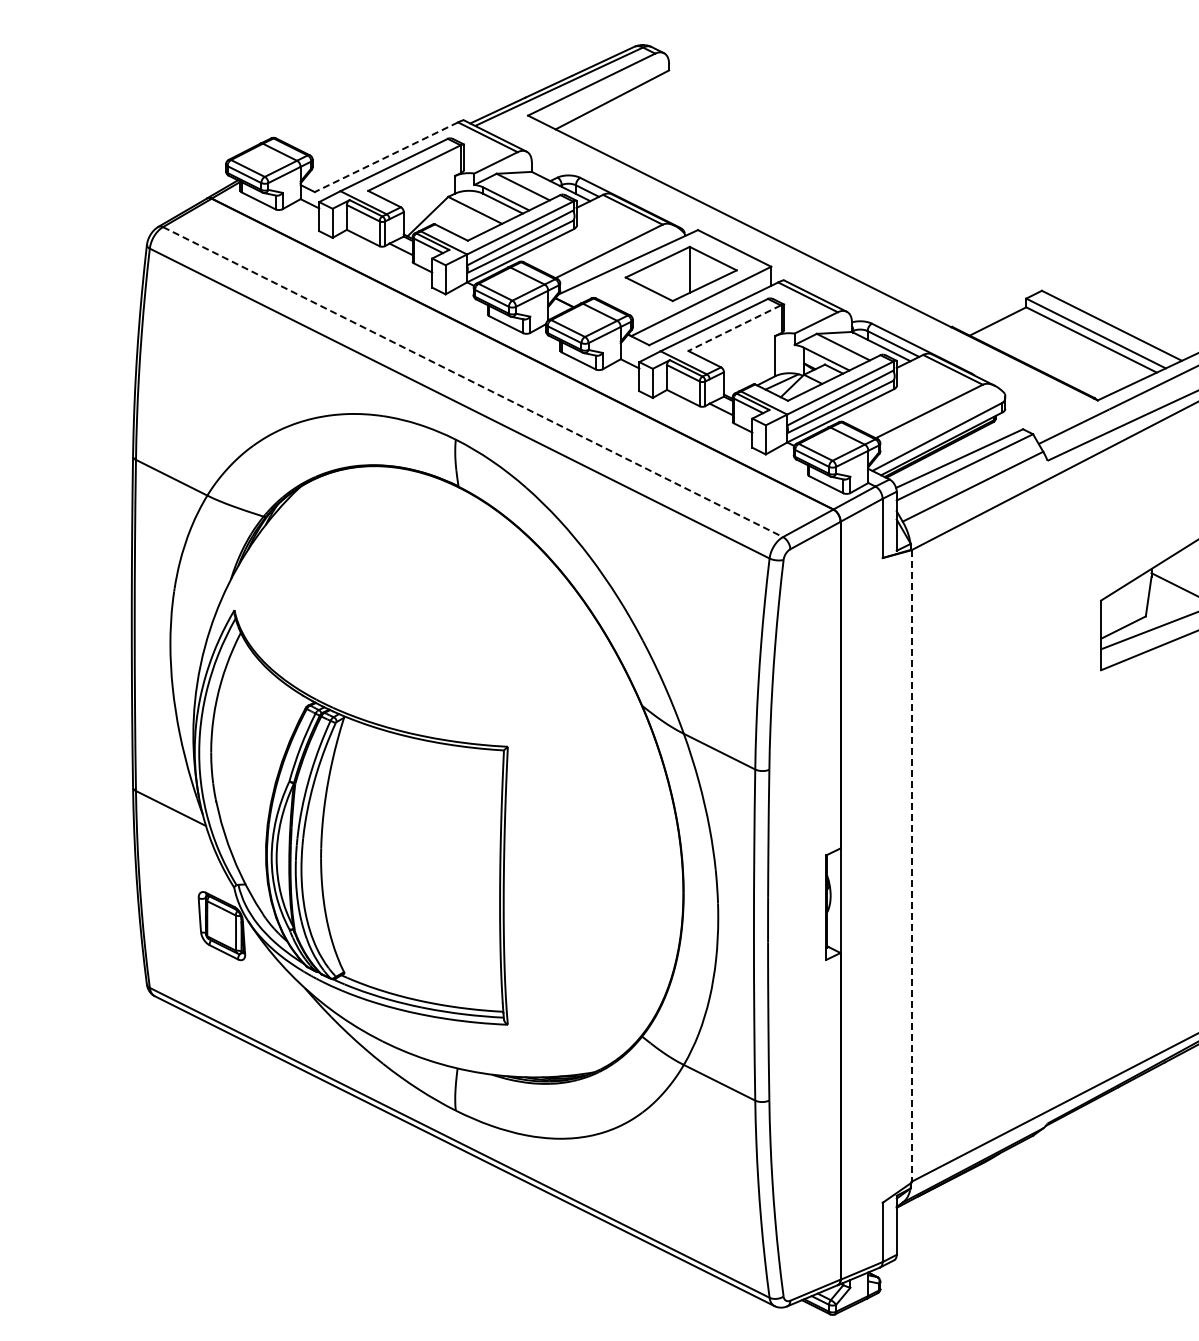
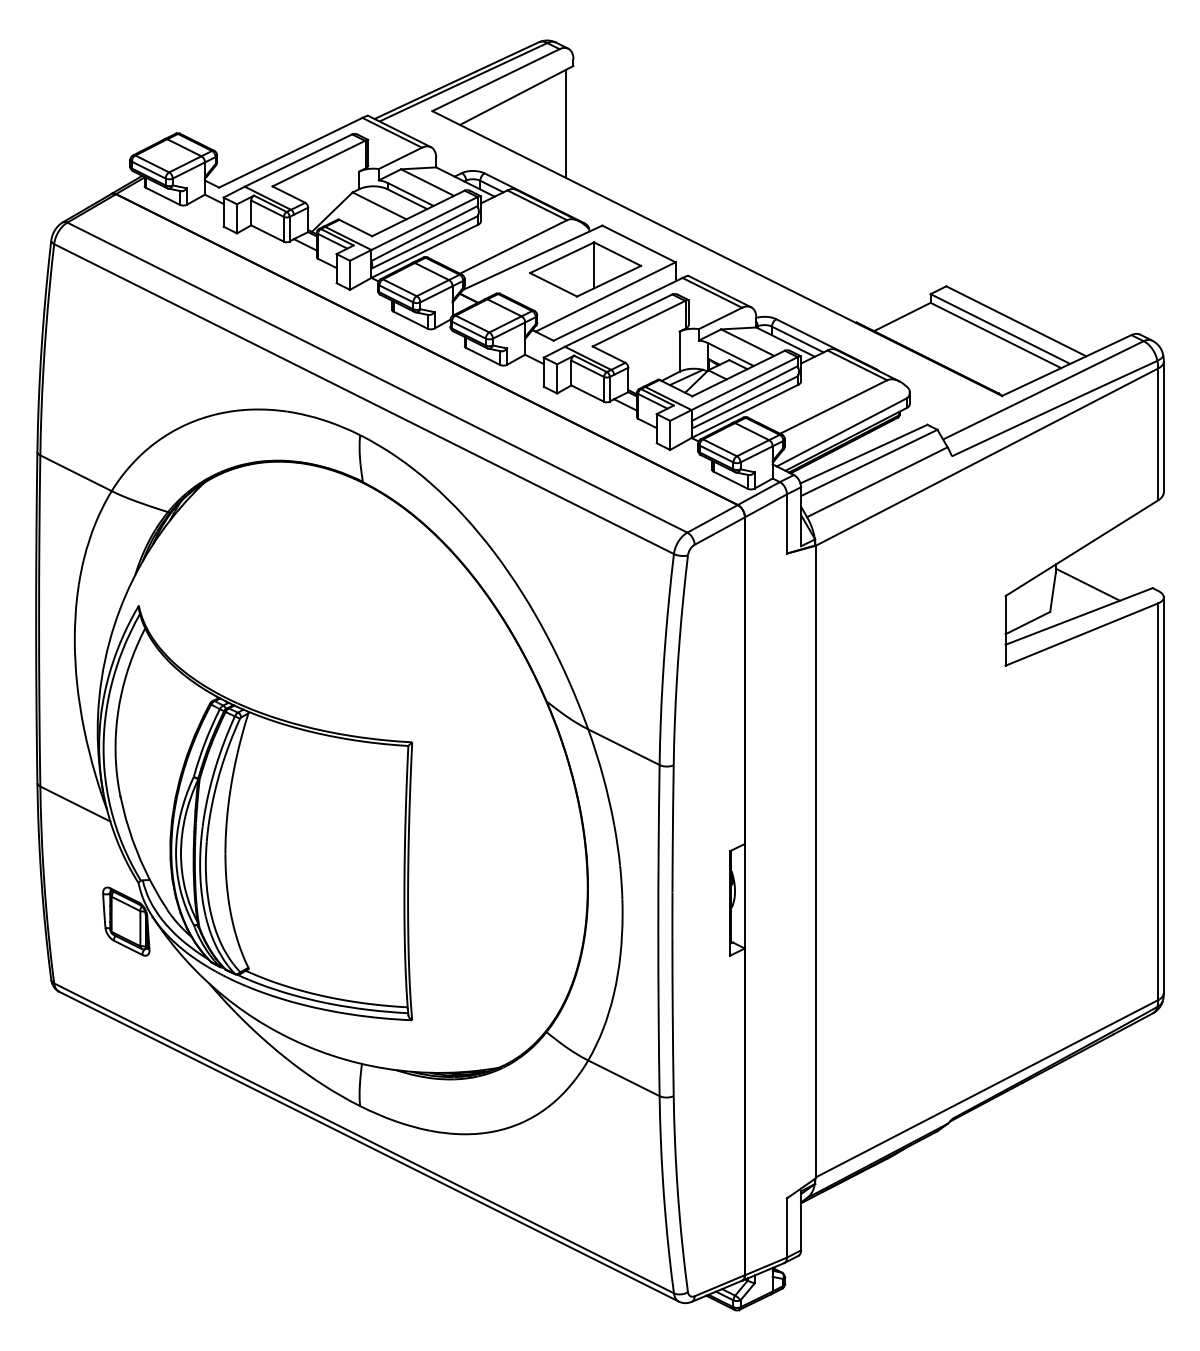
line: (662, 127) -> (566, 123), added
line: (386, 156) -> (290, 152), dashed -> solid
line: (735, 327) -> (639, 323), dashed -> solid
line: (473, 381) -> (377, 377), dashed -> solid
line: (911, 866) -> (815, 862), dashed -> solid

